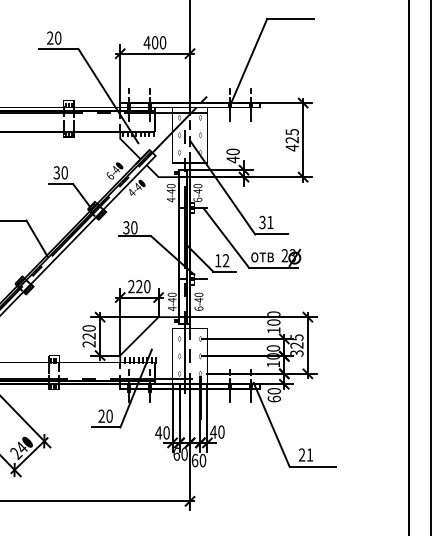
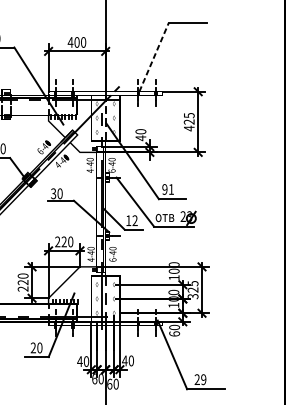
line: (249, 61) -> (154, 57), solid -> dashed
text: (262, 222) -> (164, 189), 31 -> 91
text: (309, 454) -> (203, 379), 21 -> 29

